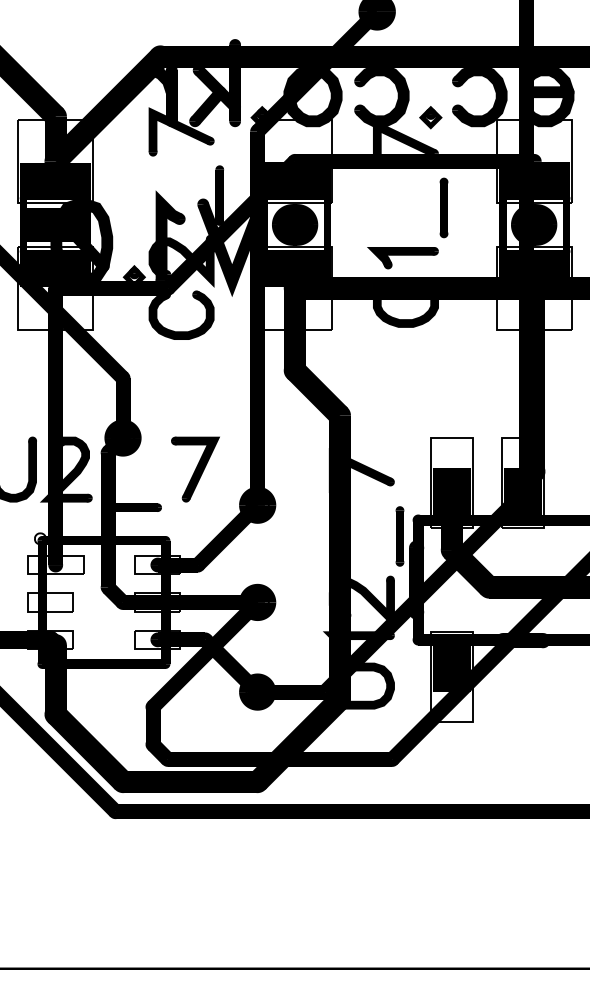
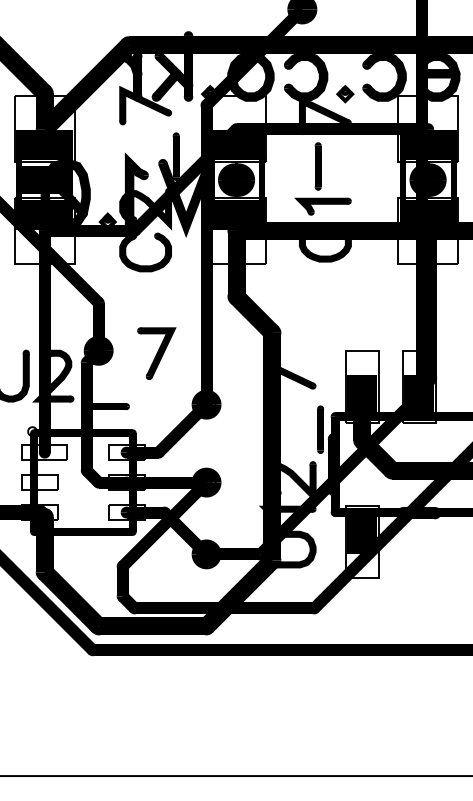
part: (443, 207) -> (317, 166), moved
part: (195, 469) -> (156, 353), moved

